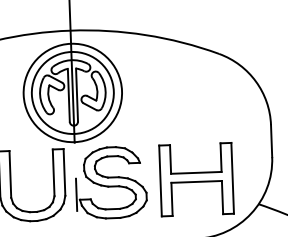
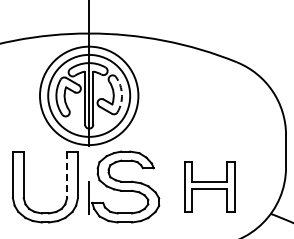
arc: (105, 90) -> (121, 94), solid -> dashed
line: (54, 173) -> (67, 175), solid -> dashed
part: (196, 179) -> (209, 186), size x0.7

